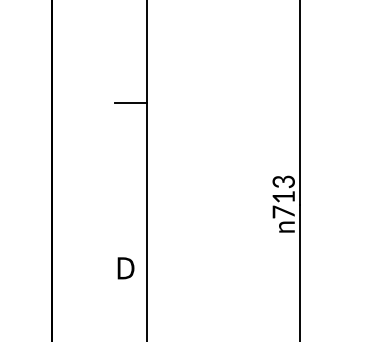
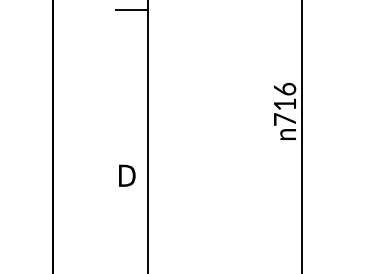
text: (283, 181) -> (284, 88), 713 -> 716

